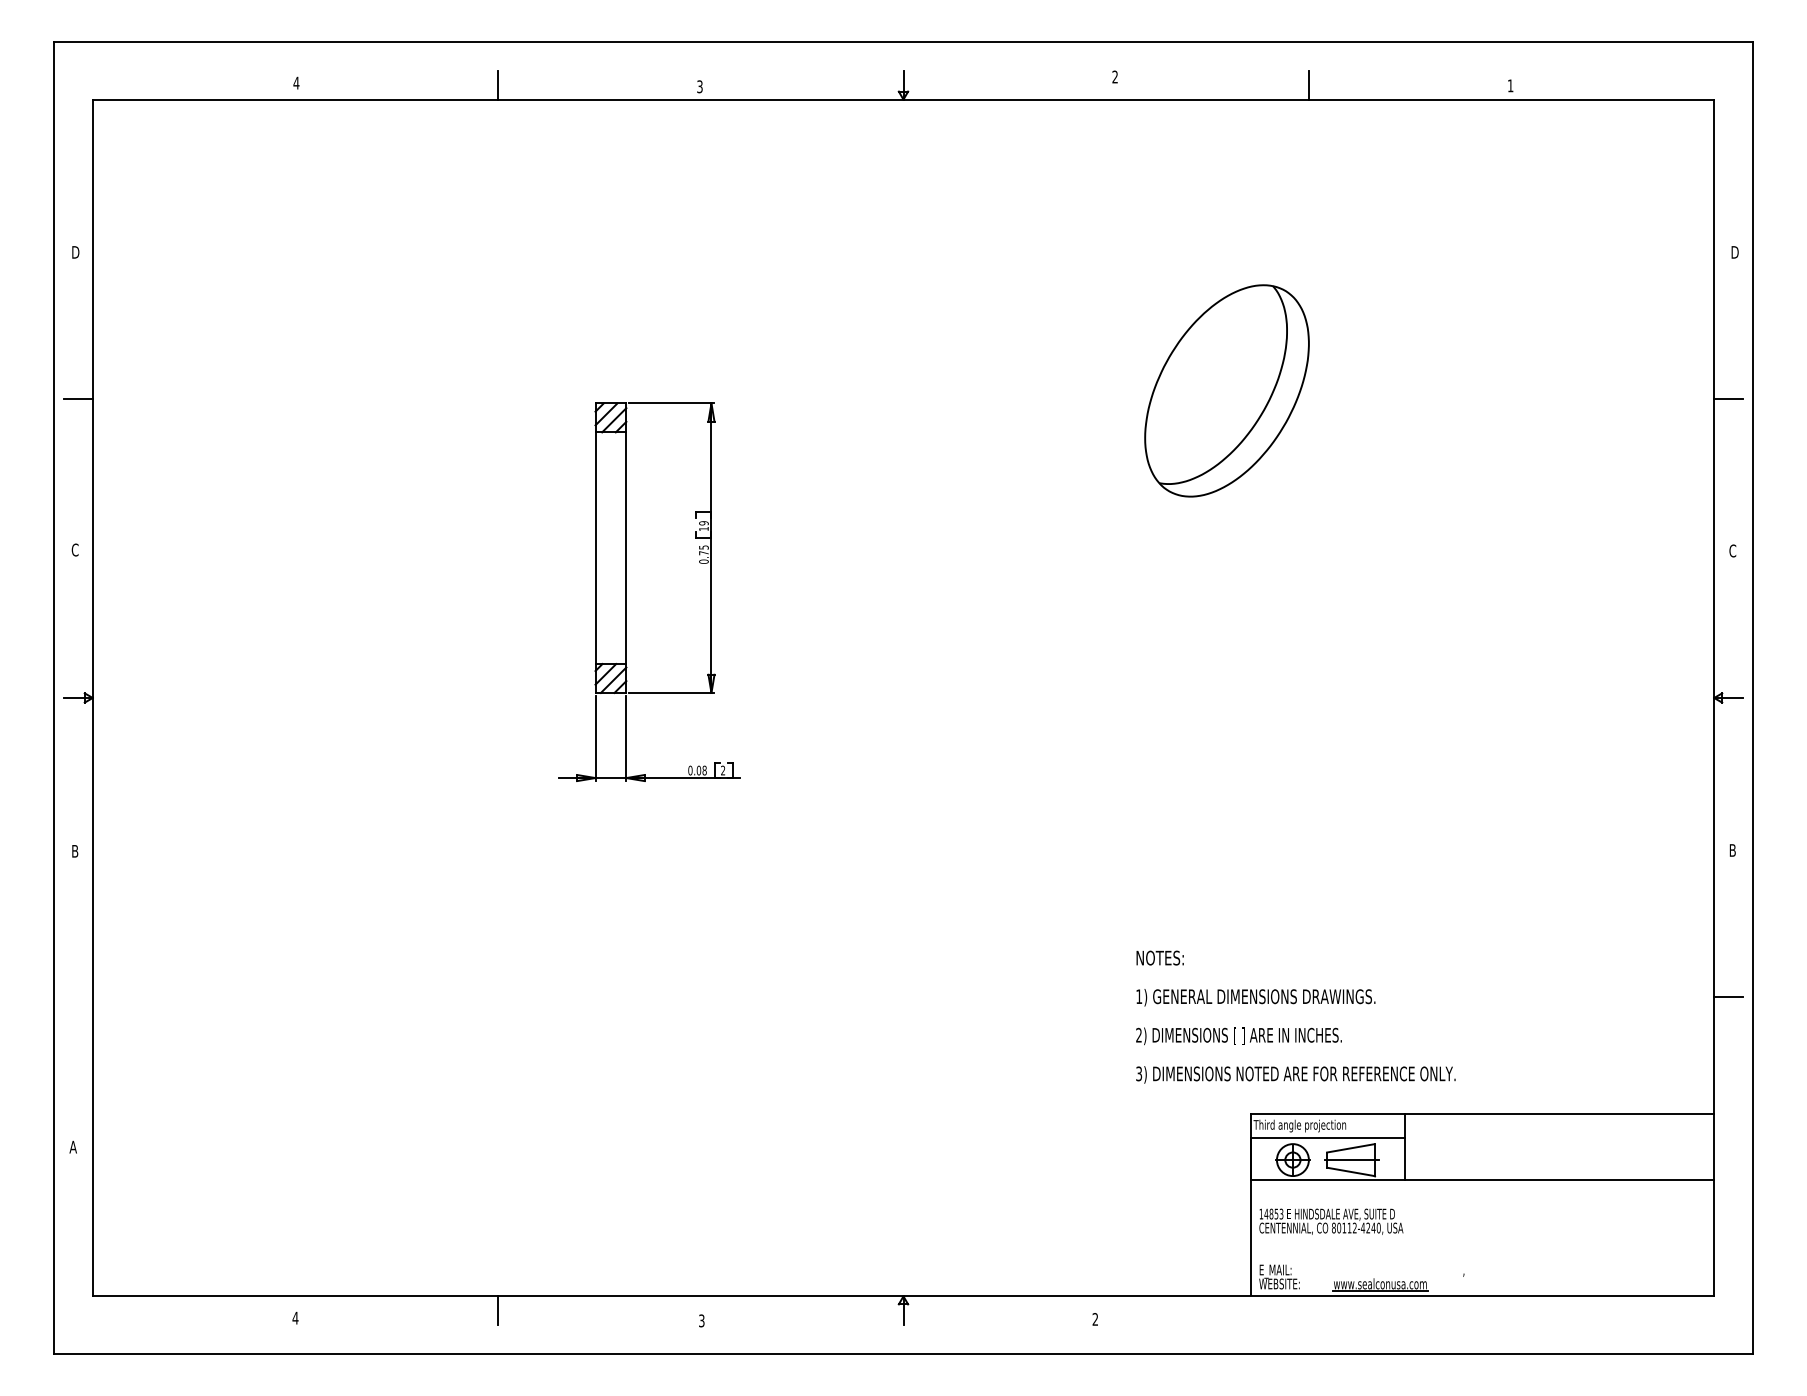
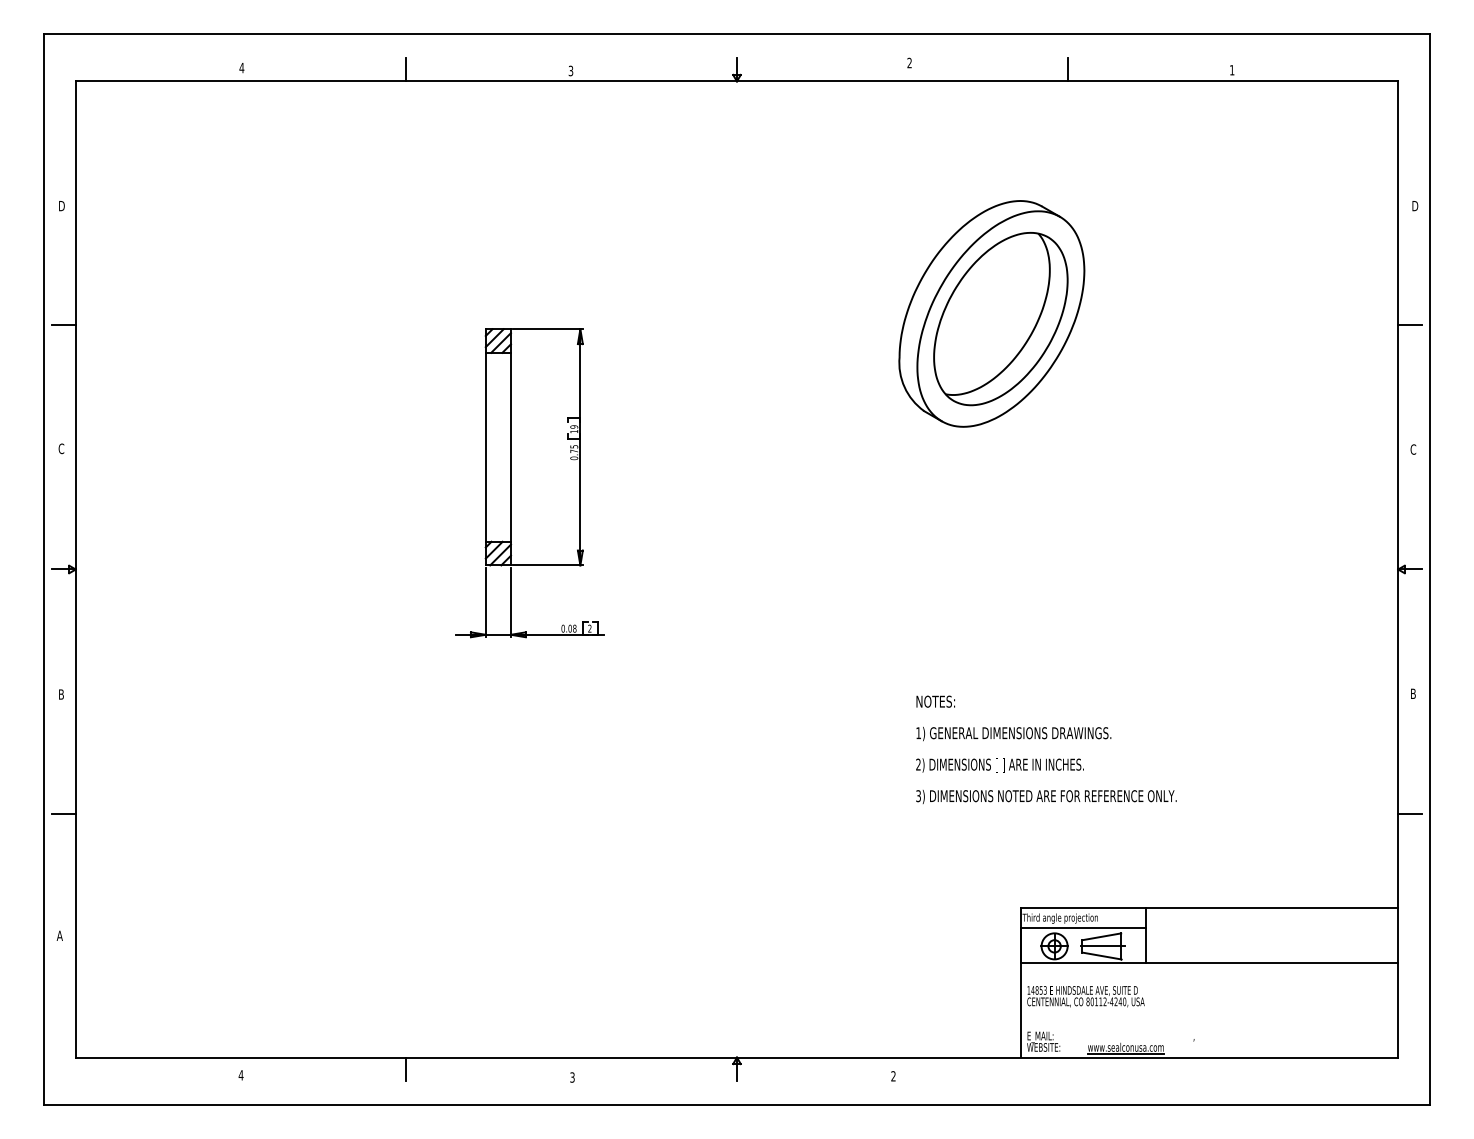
part: (1215, 384) -> (991, 313), added
line: (77, 997) -> (63, 813), added
text: (1295, 1016) -> (1046, 749), moved

